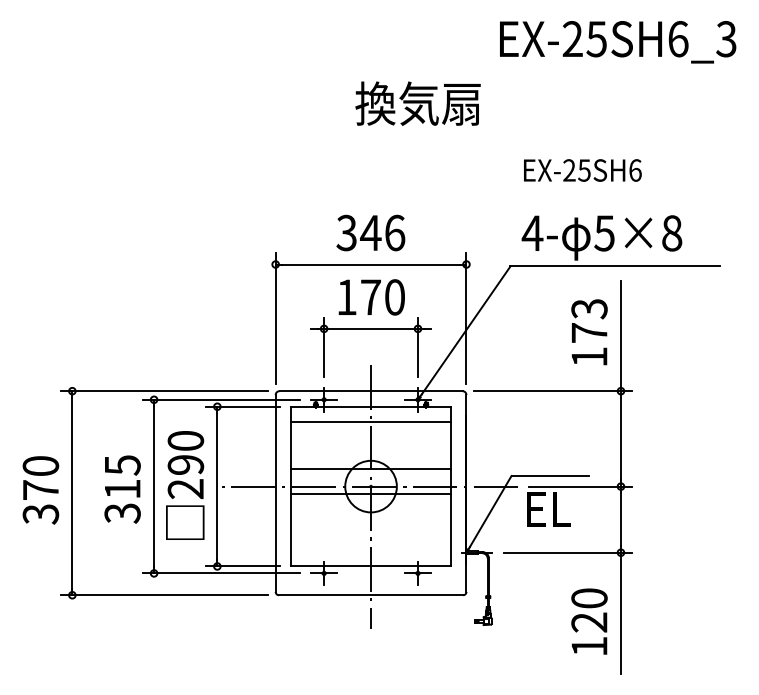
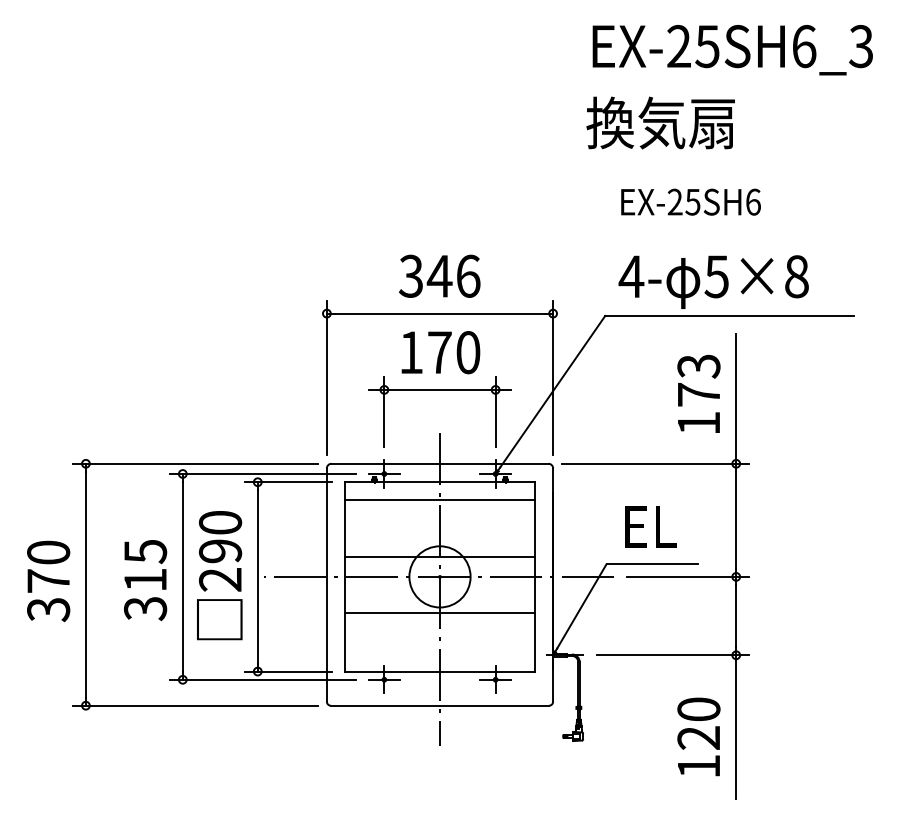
text: (417, 103) -> (660, 122), moved
line: (371, 493) -> (440, 612), moved
text: (548, 509) -> (650, 526), moved

